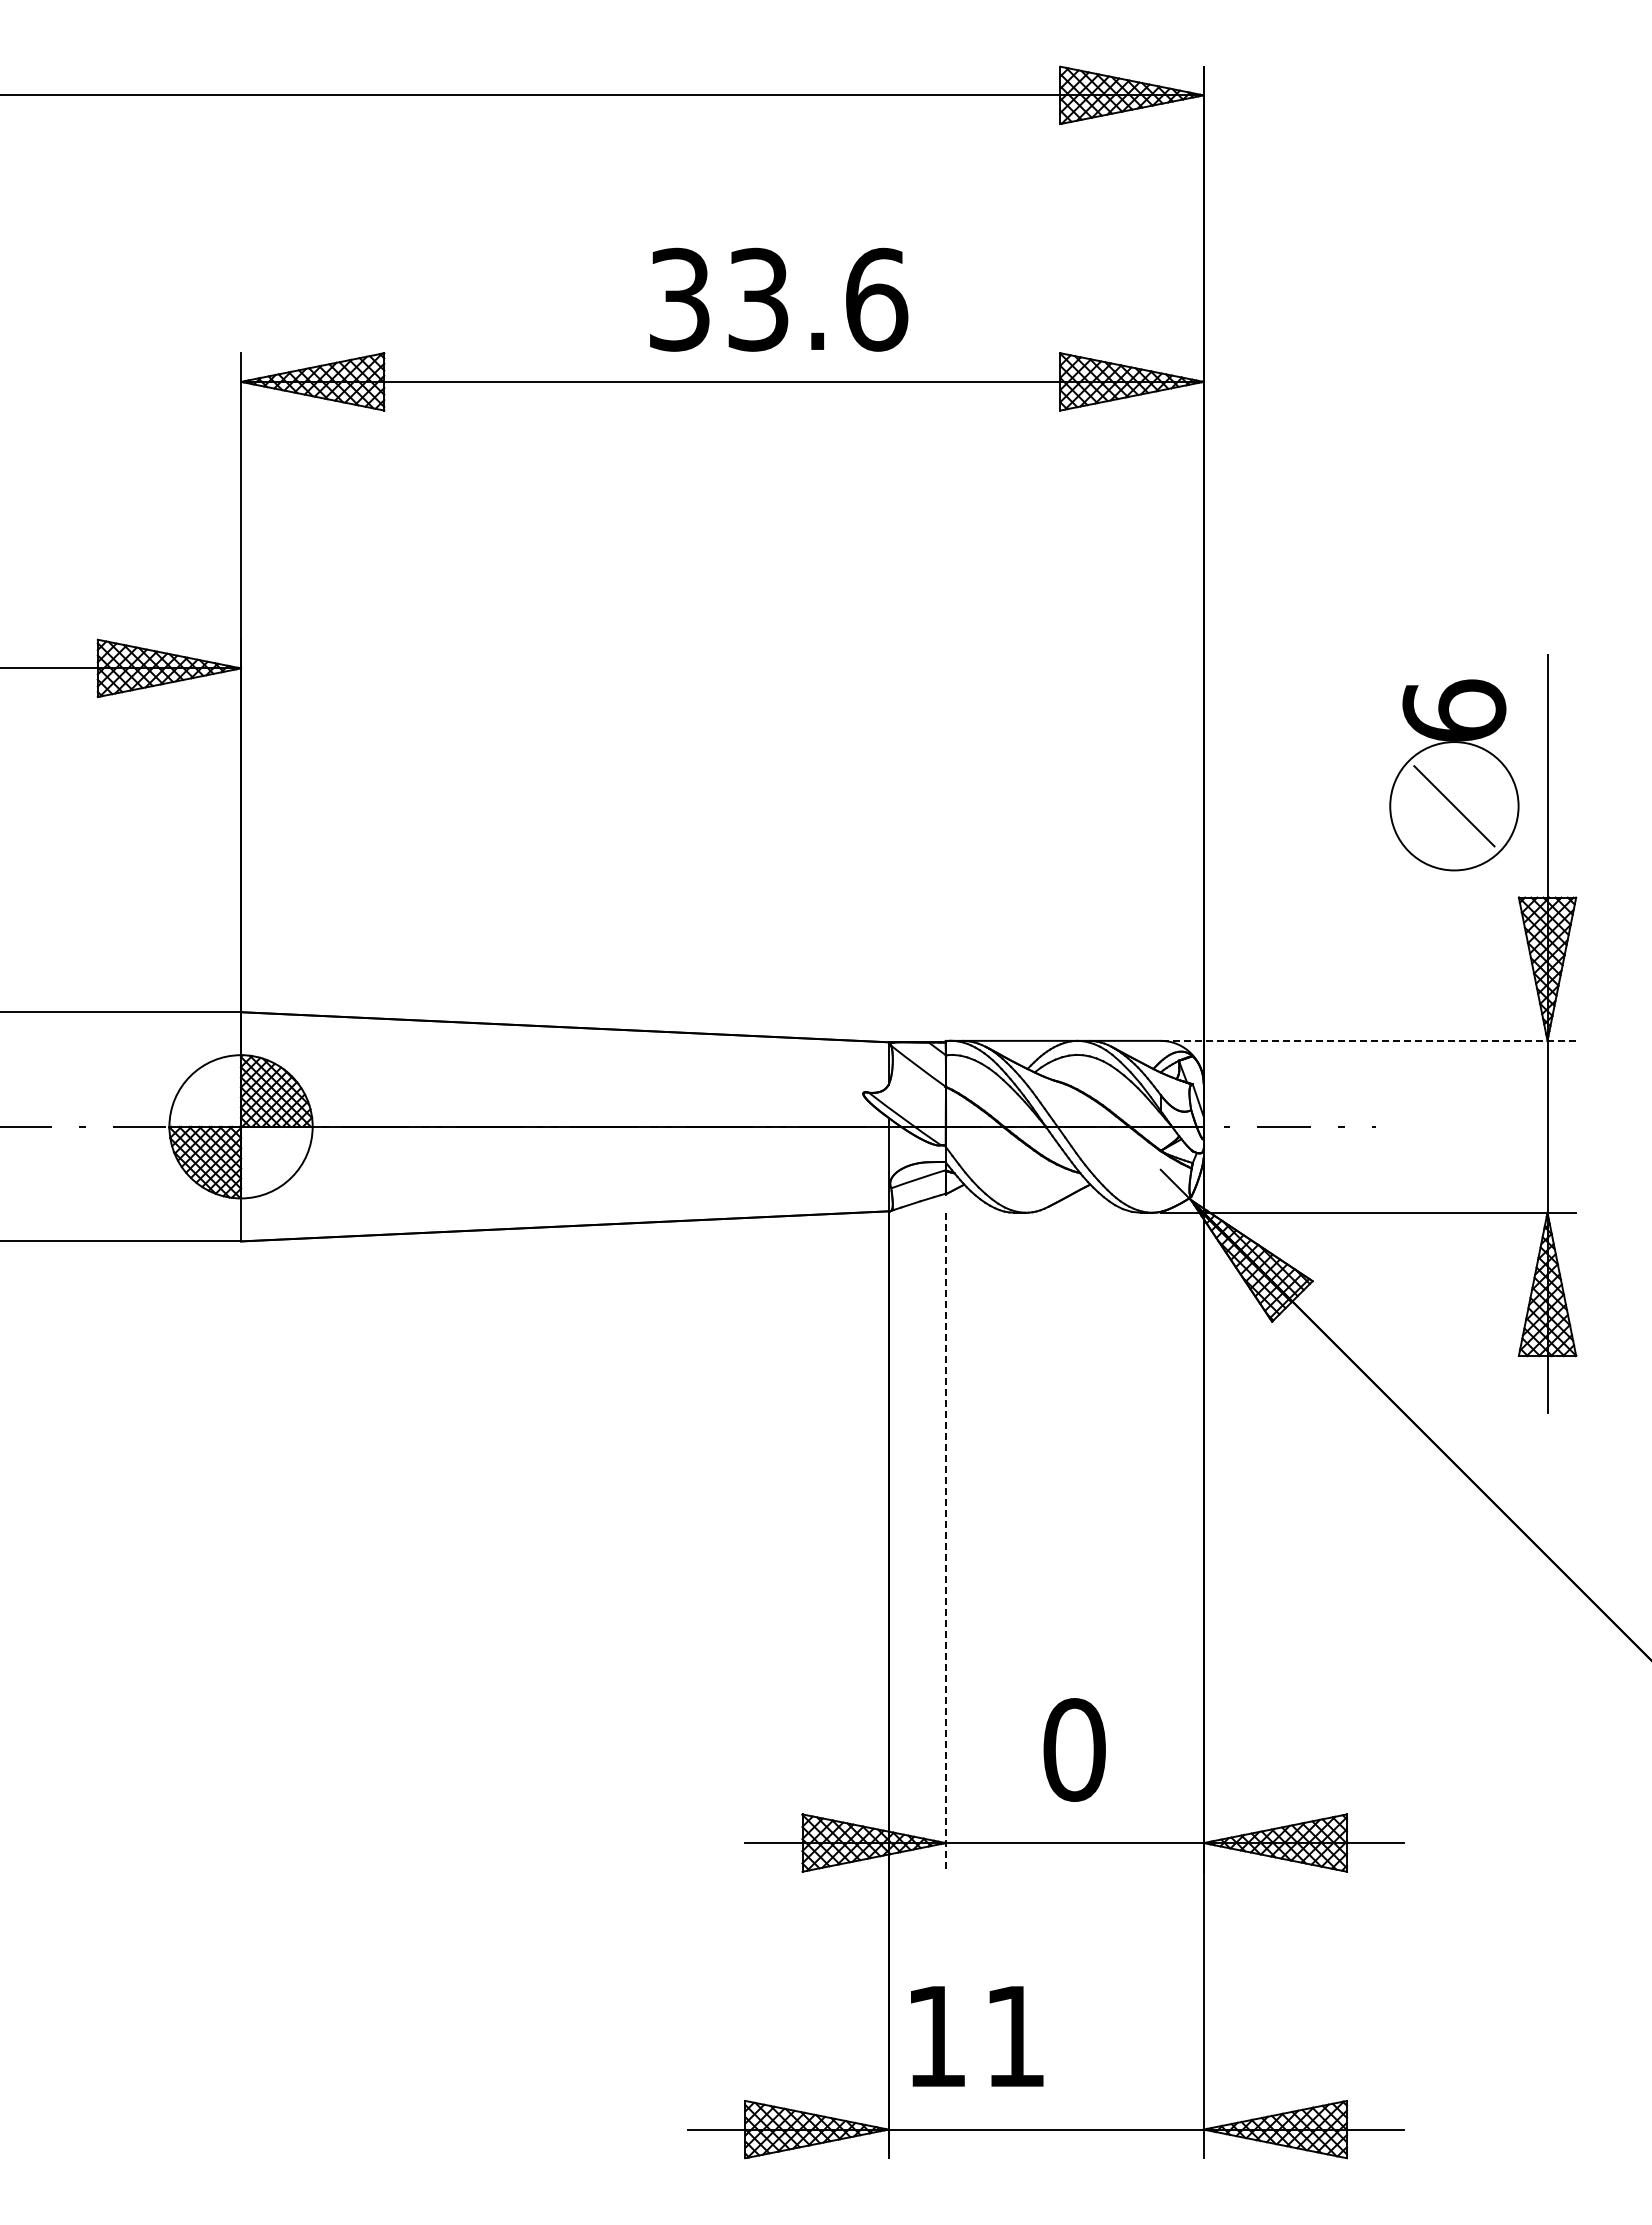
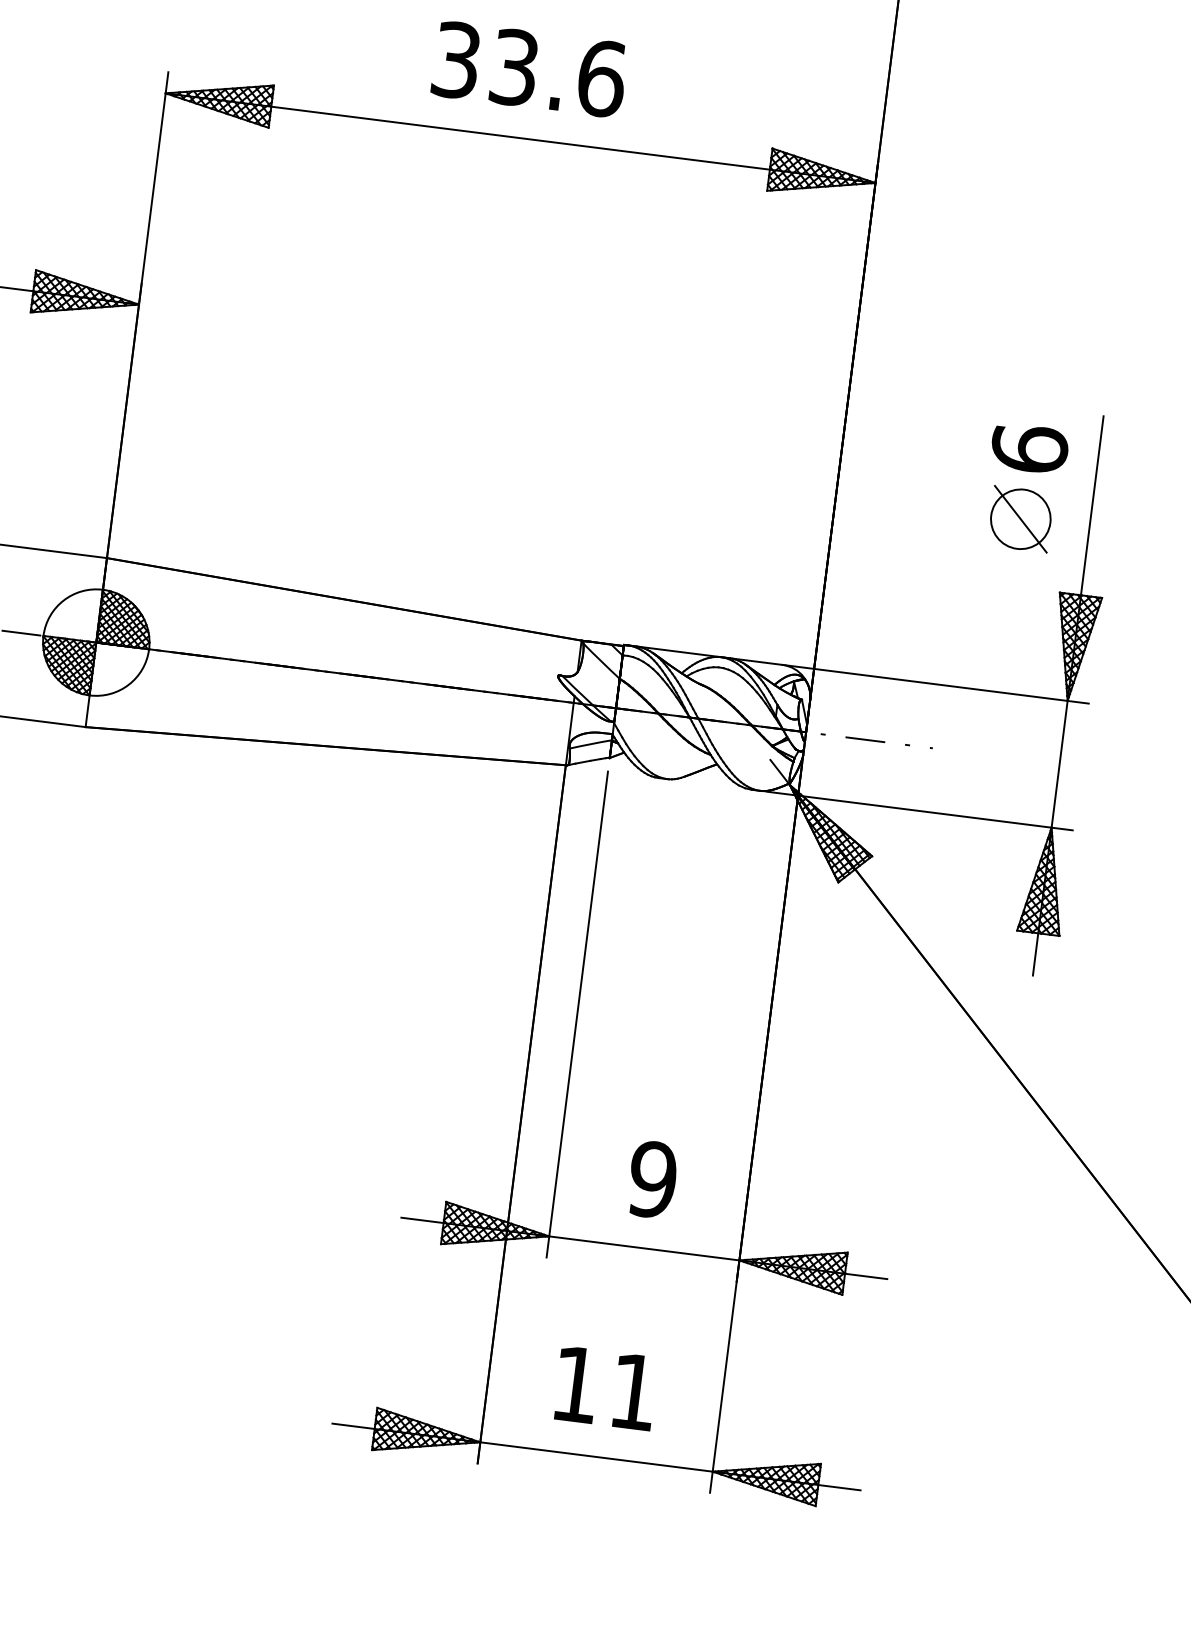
text: (779, 299) -> (530, 69), moved
circle: (1454, 806) -> (1020, 519), size x0.62
line: (1368, 1040) -> (935, 683), dashed -> solid
line: (945, 1542) -> (577, 1014), dashed -> solid
text: (1074, 1749) -> (652, 1179), 0 -> 9
text: (977, 2036) -> (606, 1388), moved

